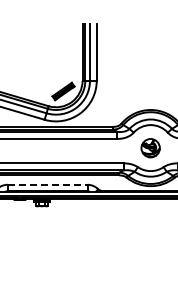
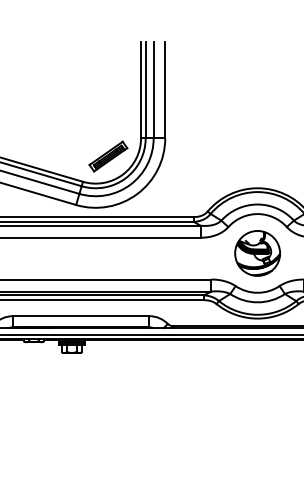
part: (150, 148) -> (257, 254), size x1.43
line: (47, 184) -> (81, 315), dashed -> solid

